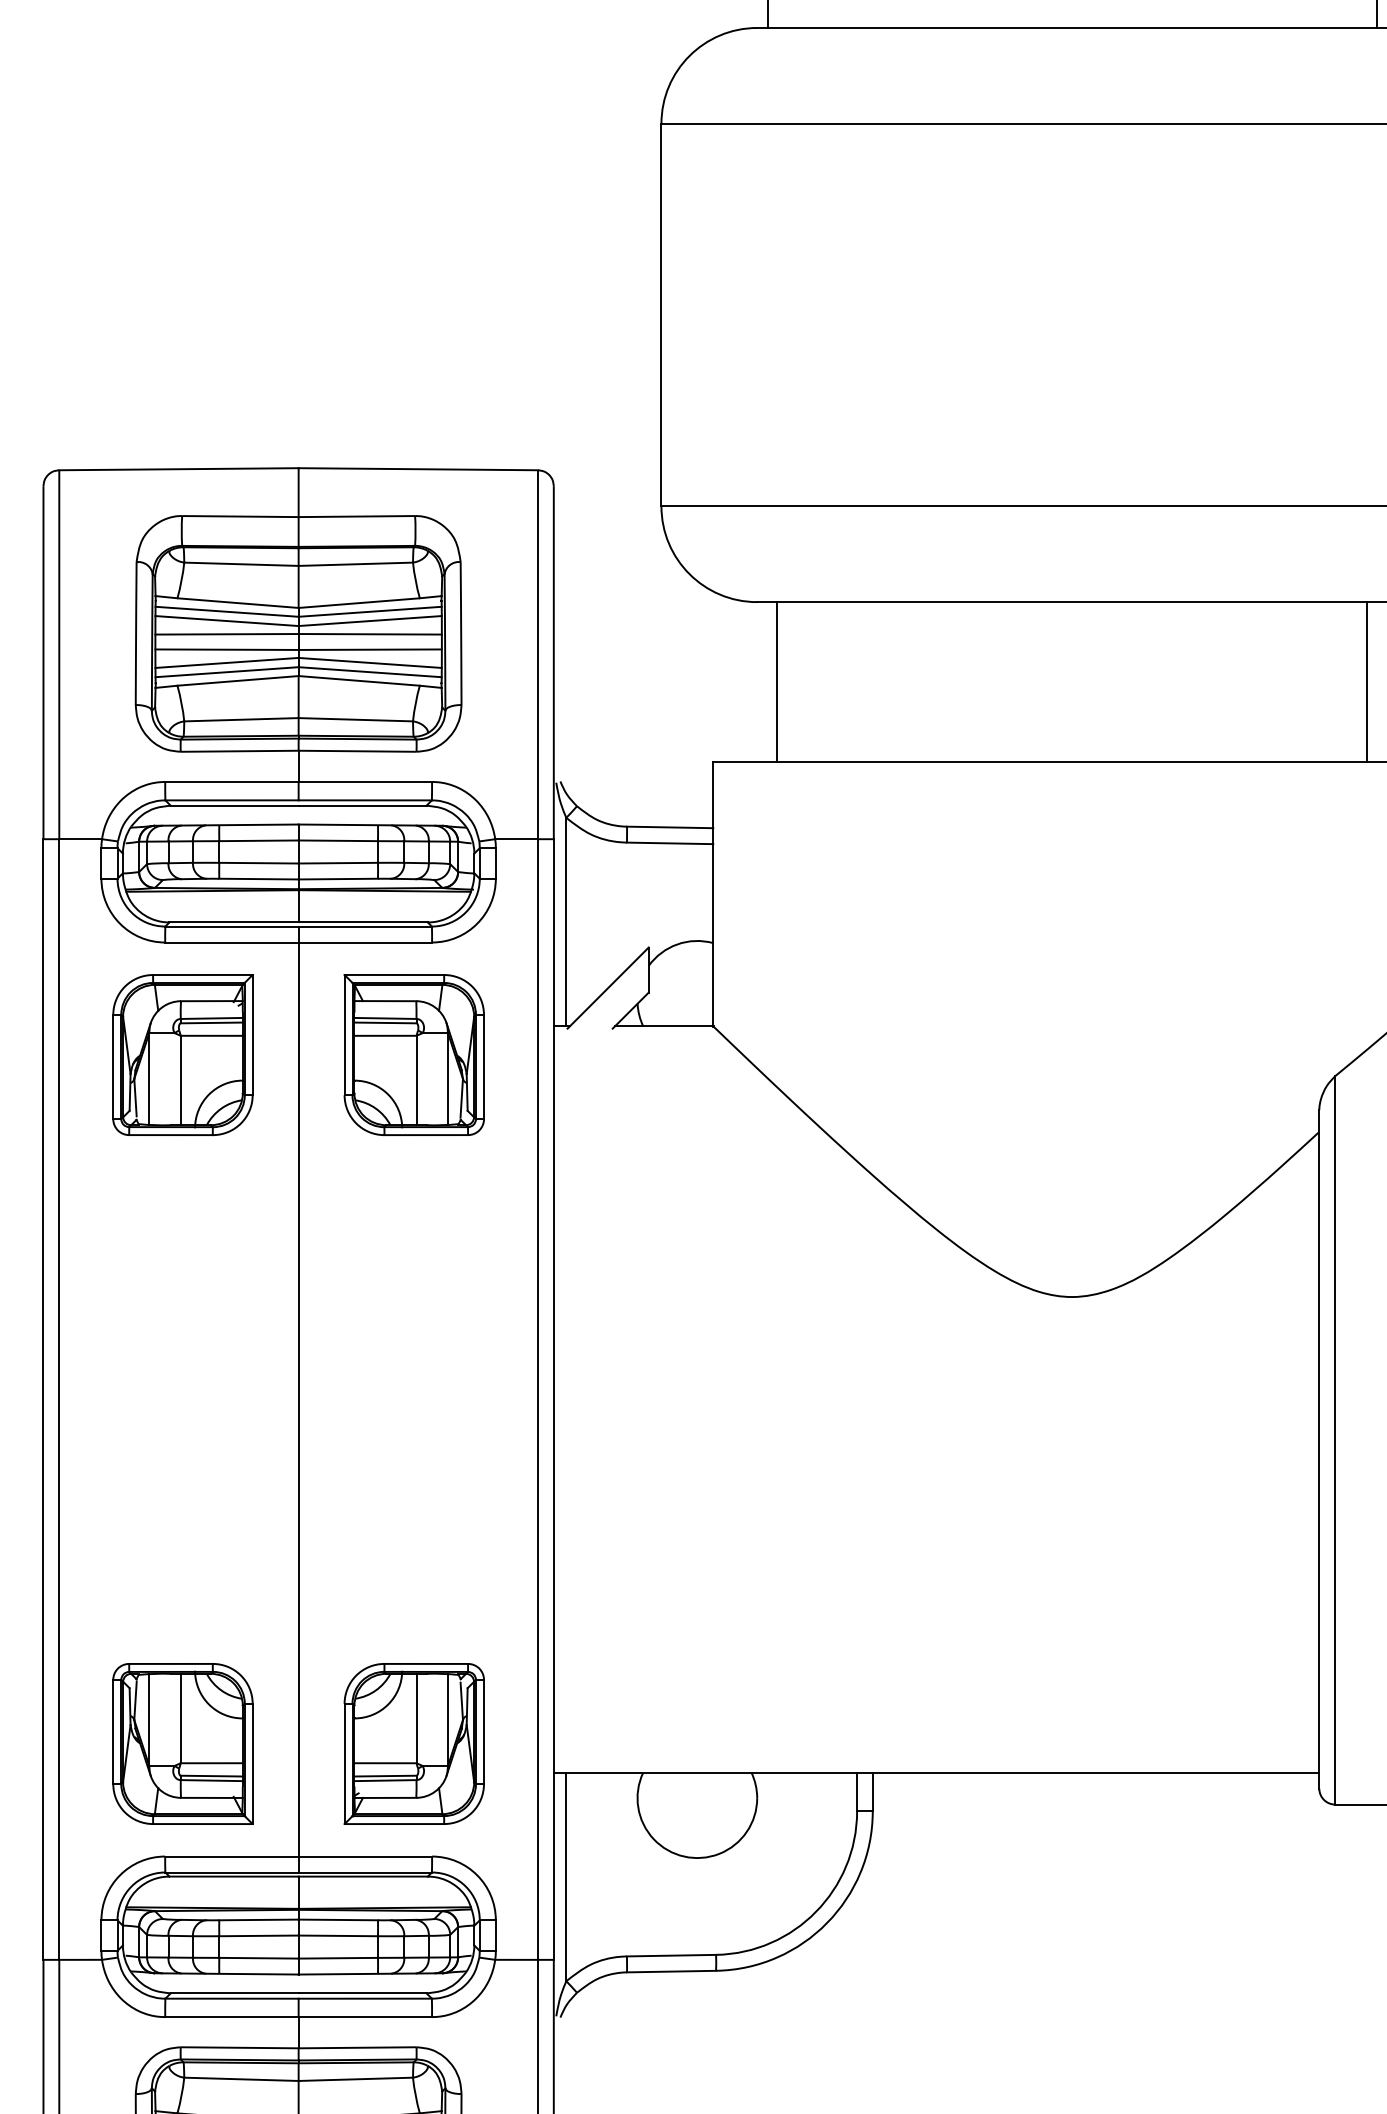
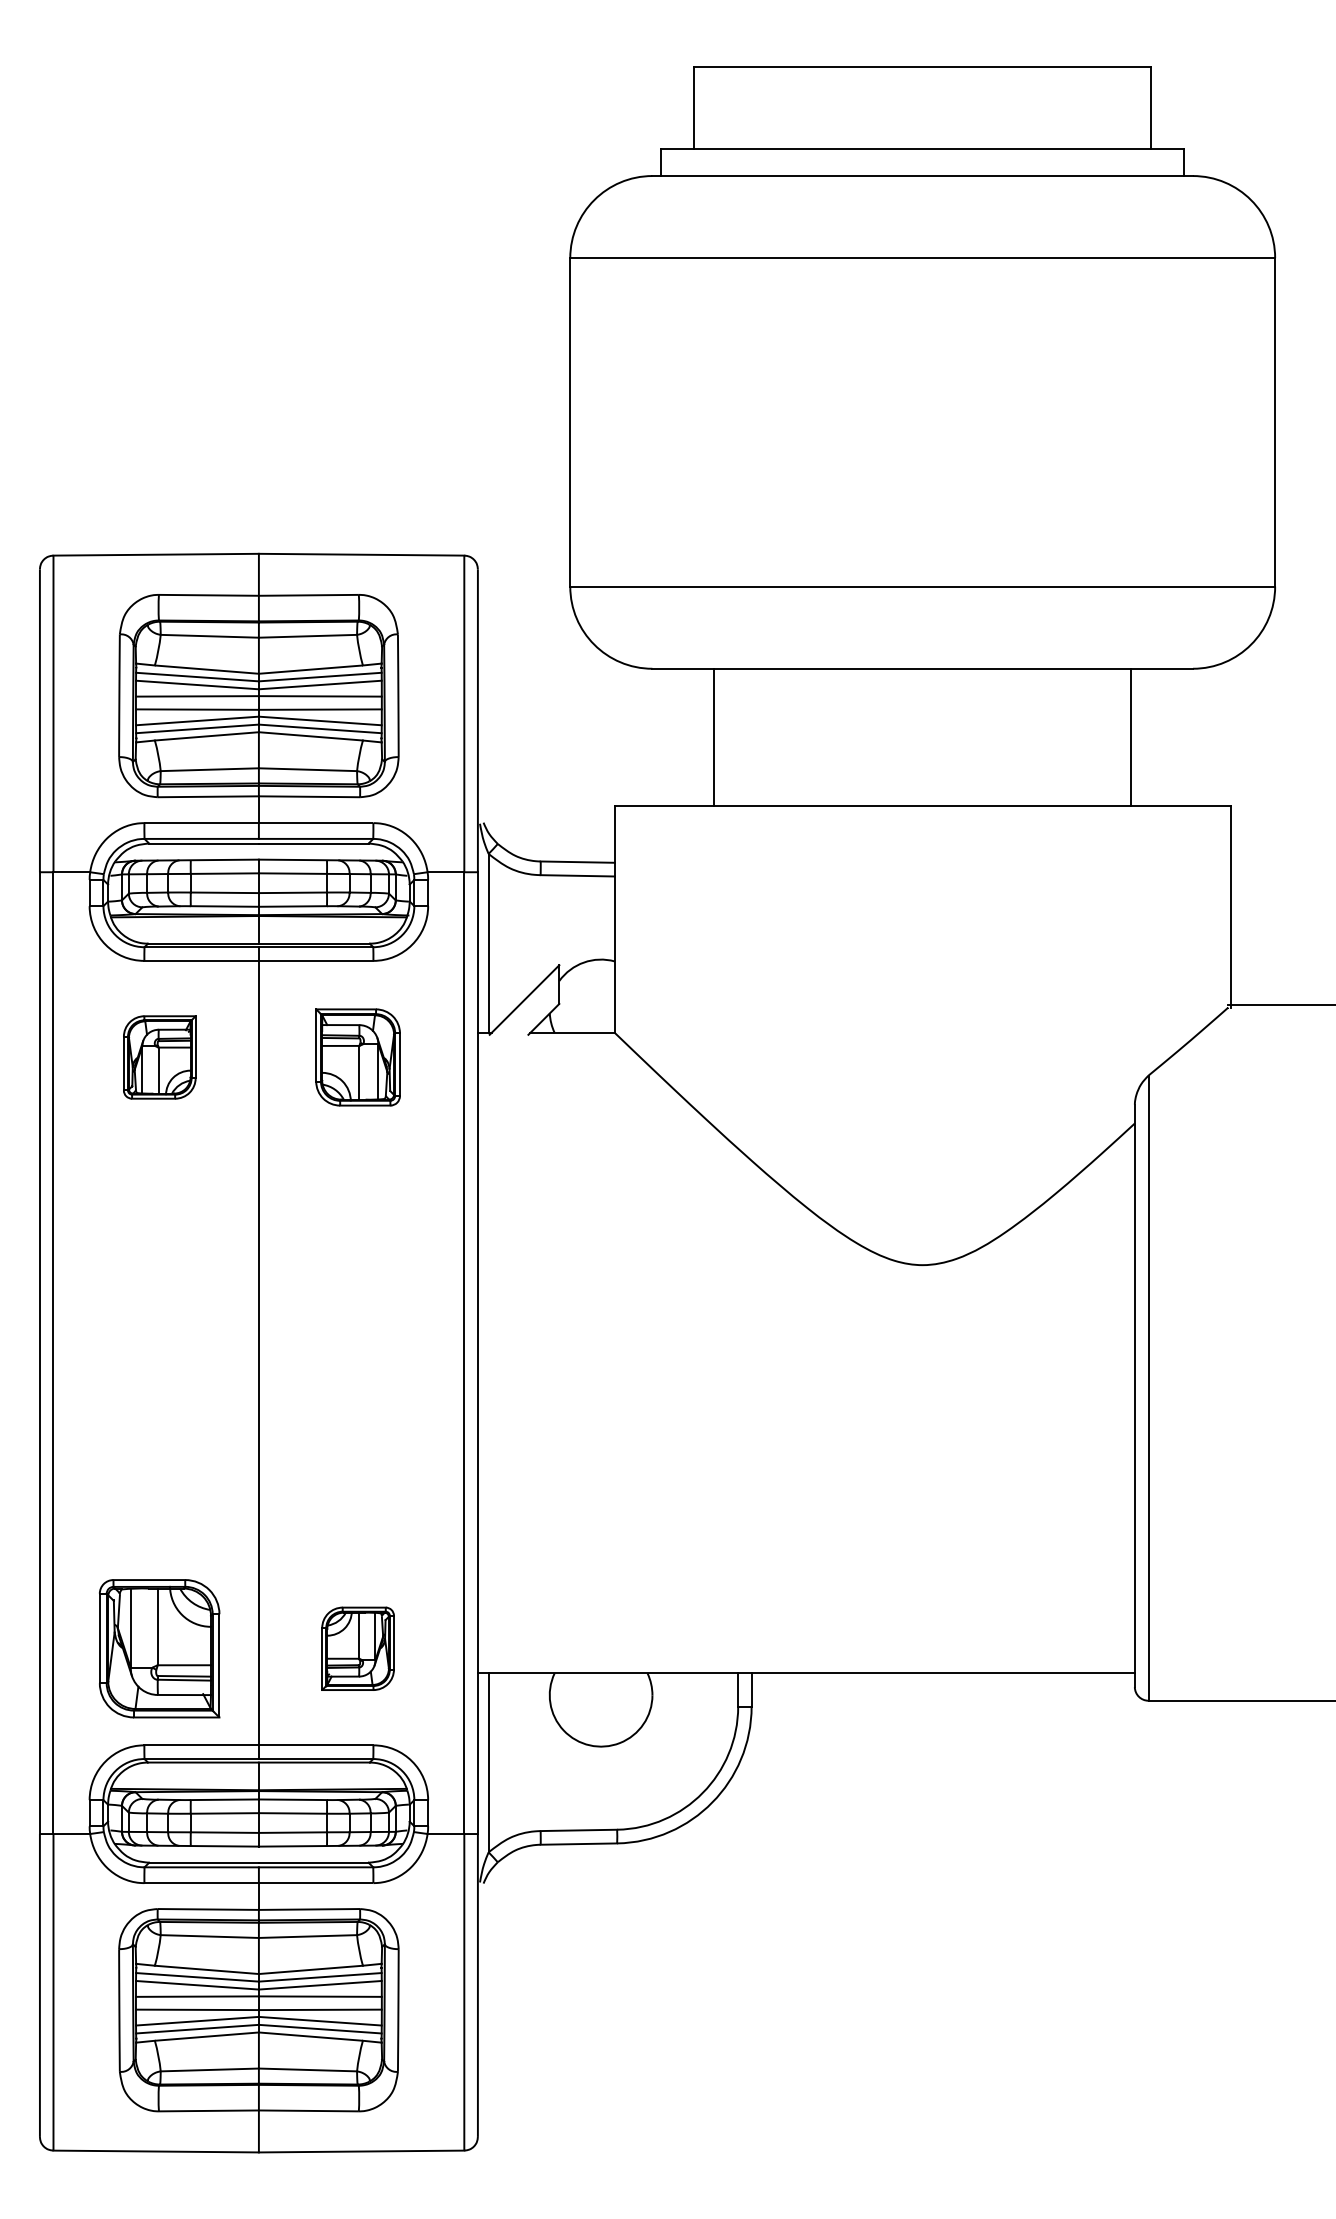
line: (777, 681) -> (713, 736), moved
line: (1366, 681) -> (1130, 736), moved
part: (182, 1055) -> (159, 1057), size x0.6
part: (413, 1055) -> (357, 1057), size x0.7
part: (413, 1743) -> (357, 1648), size x0.6

